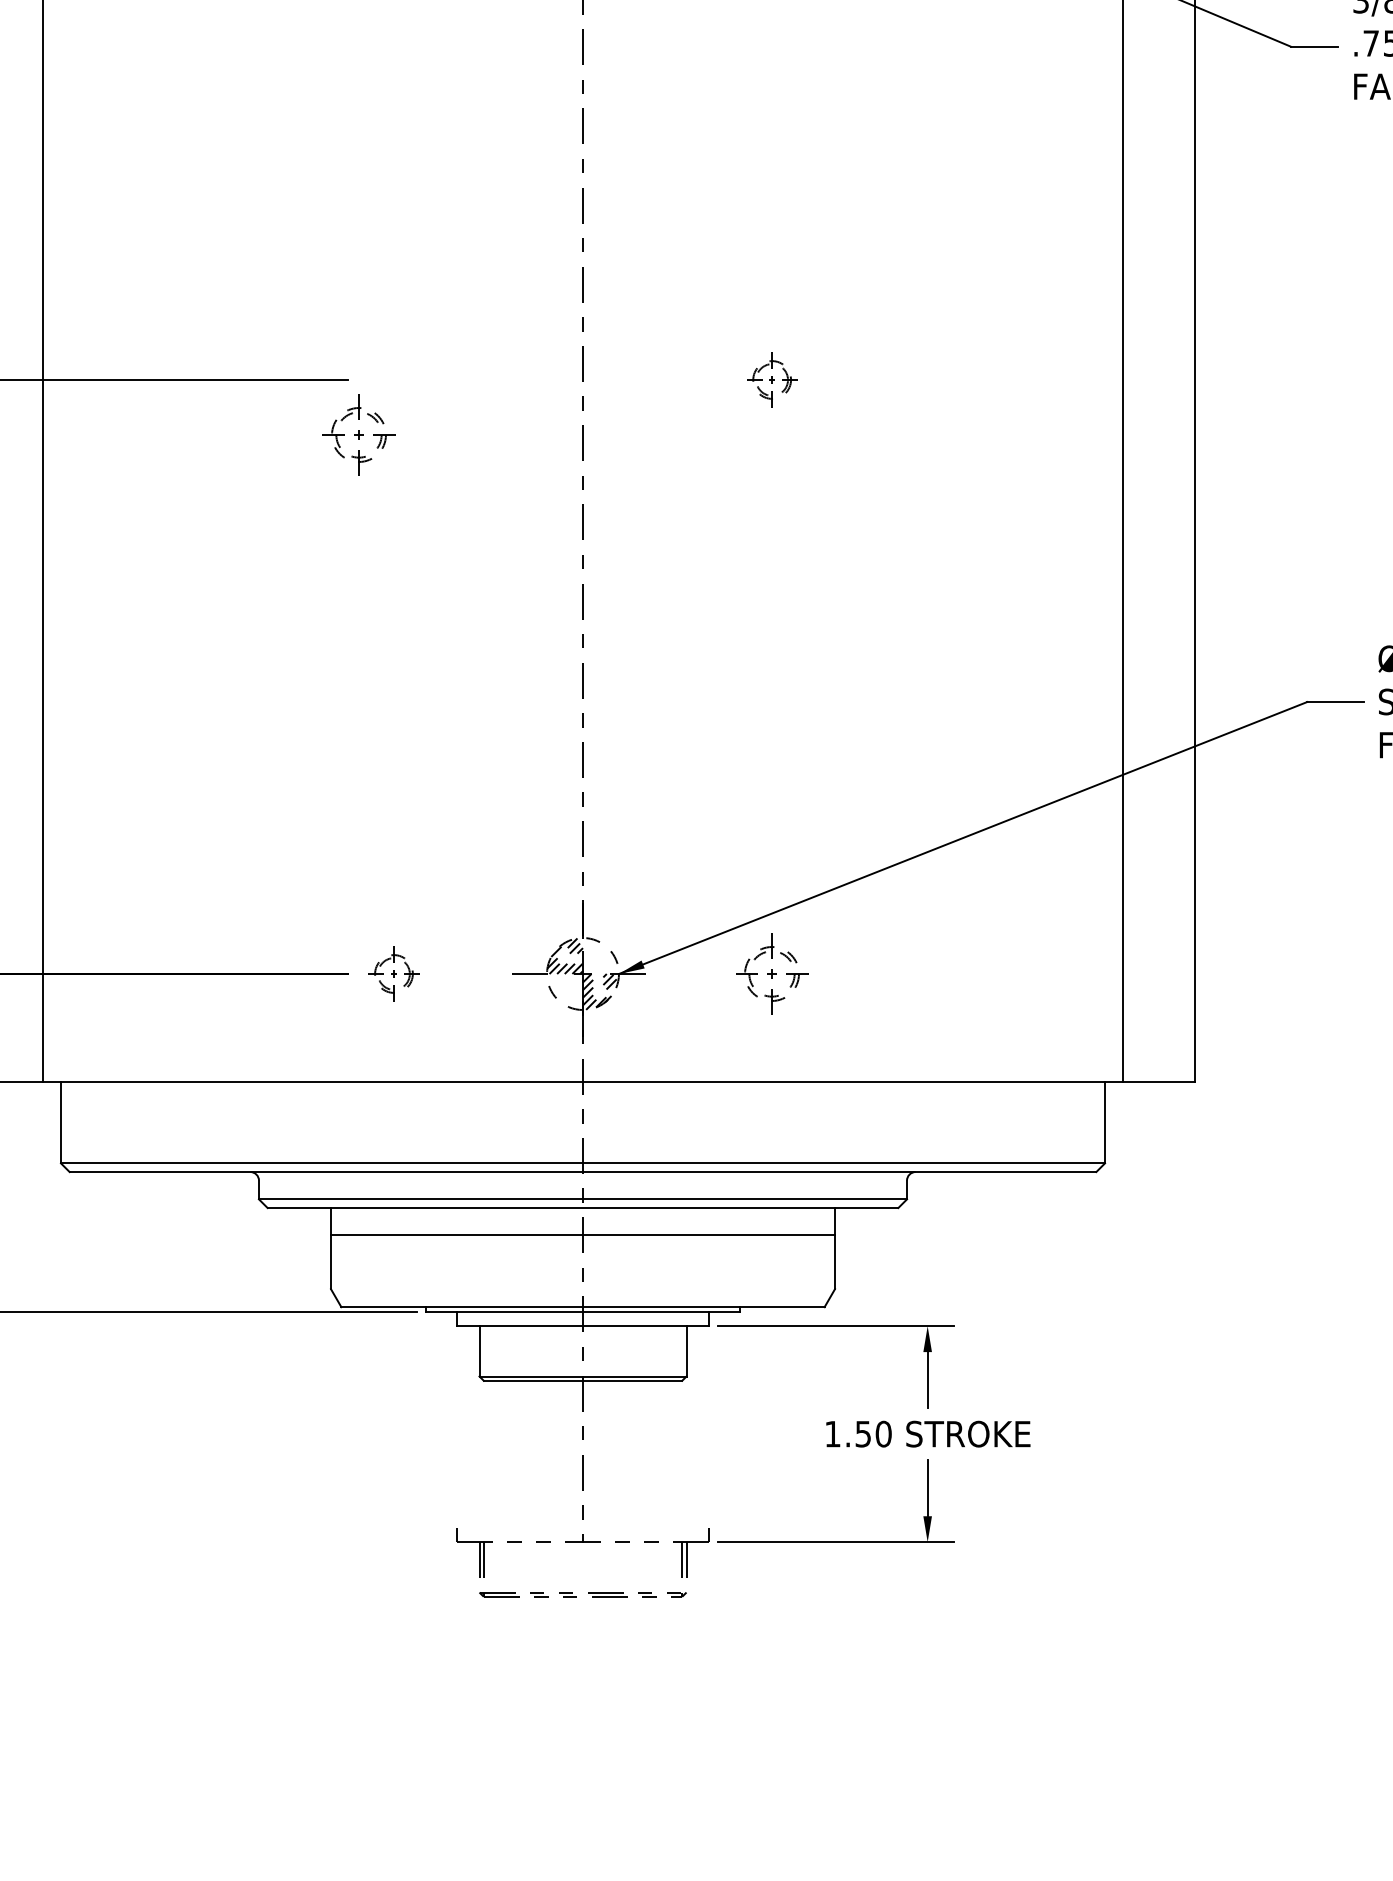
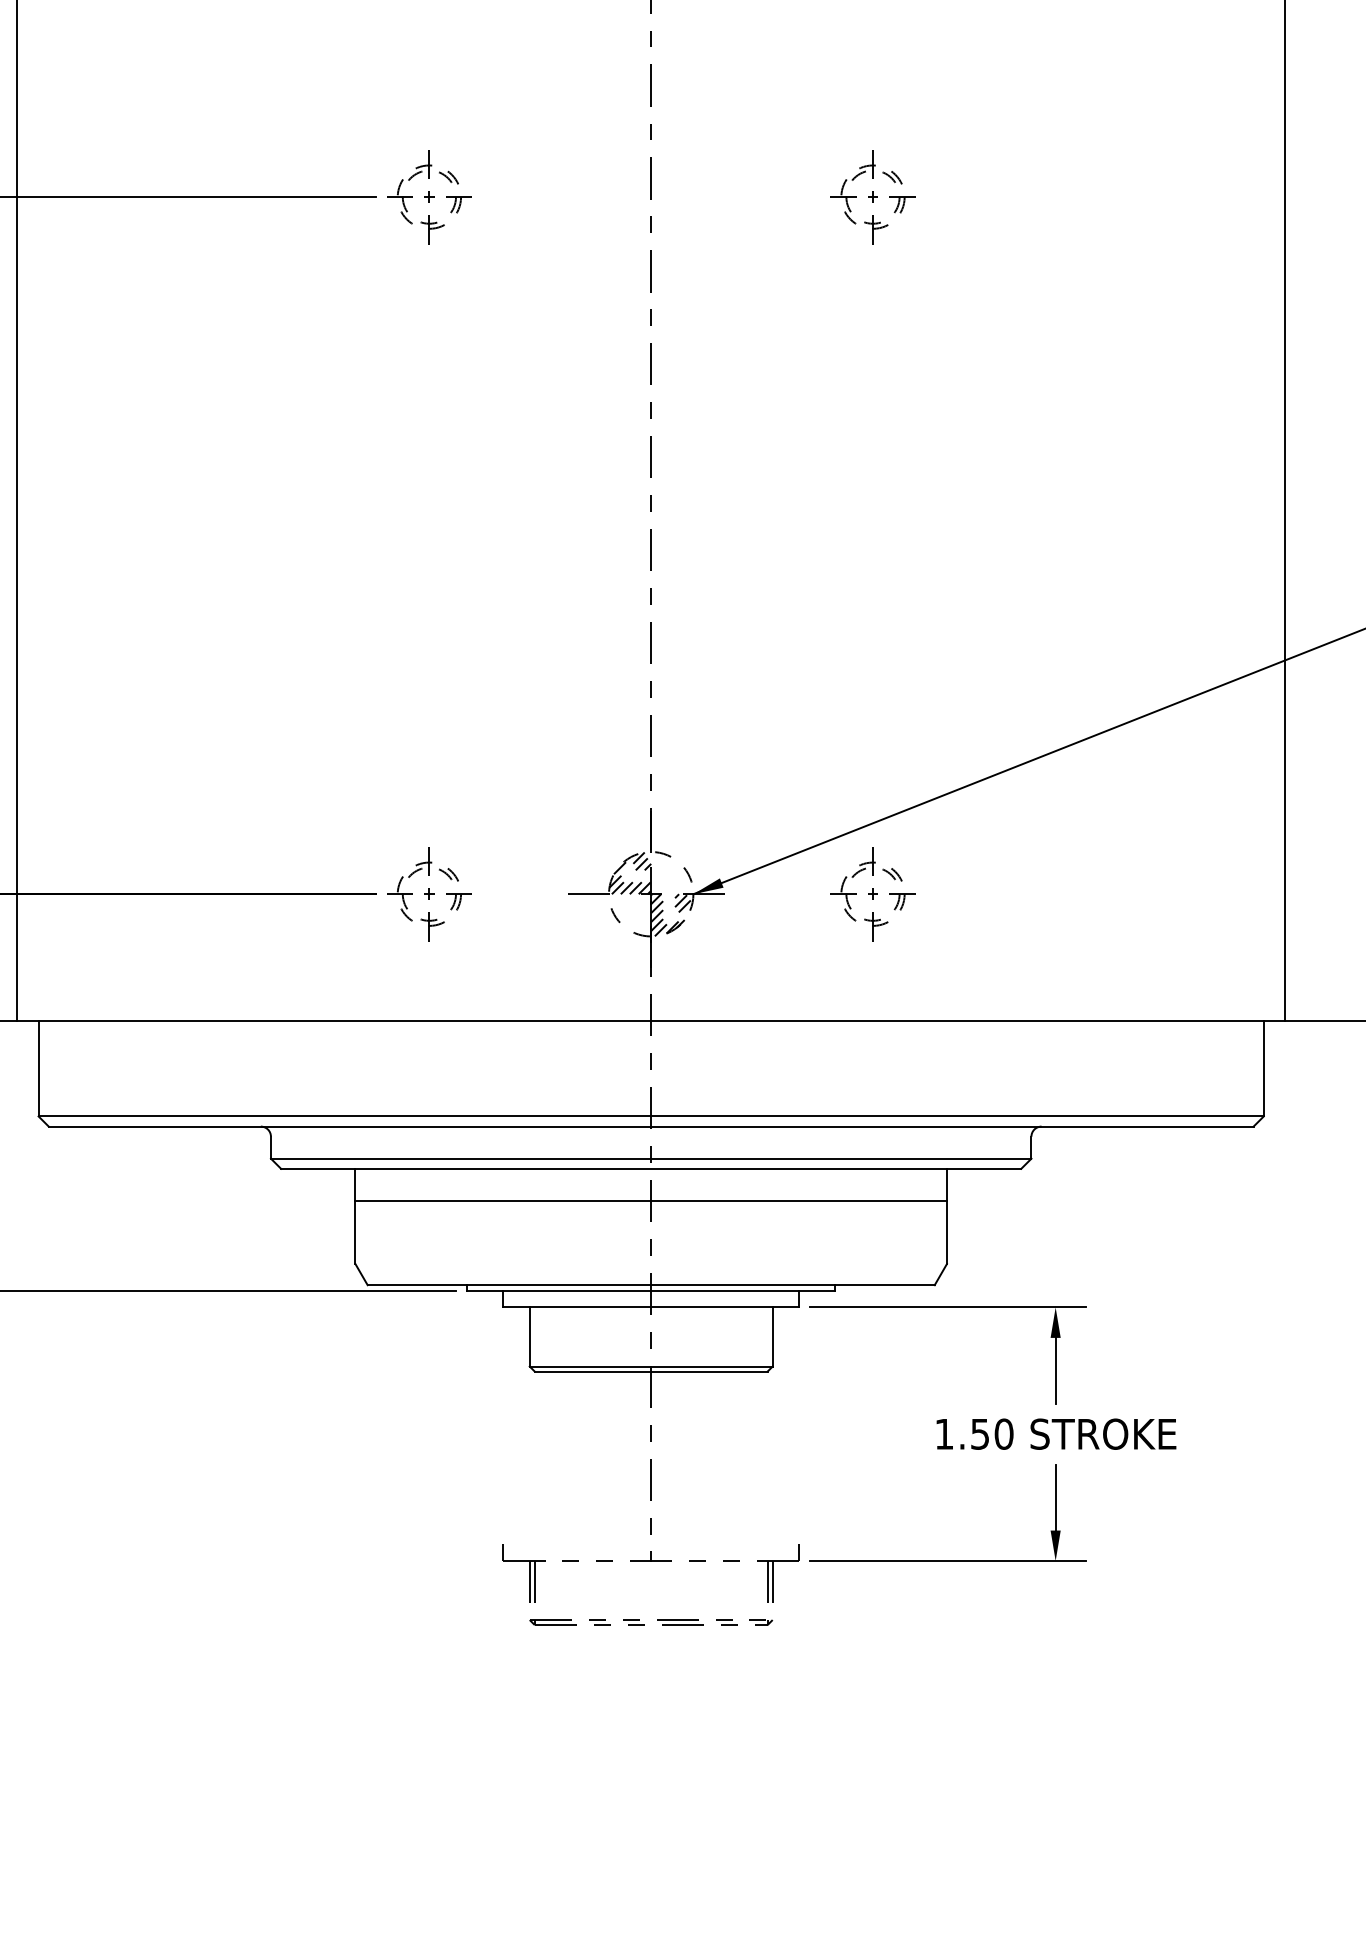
part: (772, 379) -> (873, 196), size x1.43
part: (358, 434) -> (428, 196), moved
part: (393, 973) -> (428, 893), size x1.43

